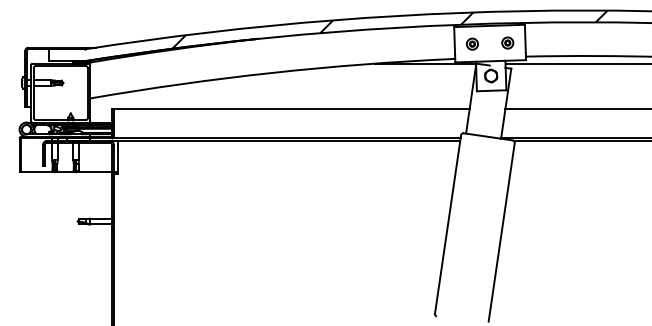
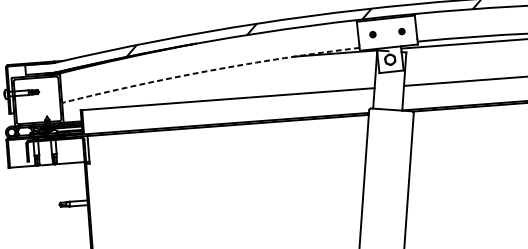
part: (507, 42) -> (401, 31), size x0.6
part: (472, 43) -> (372, 34), size x0.6
arc: (272, 72) -> (210, 70), solid -> dashed

